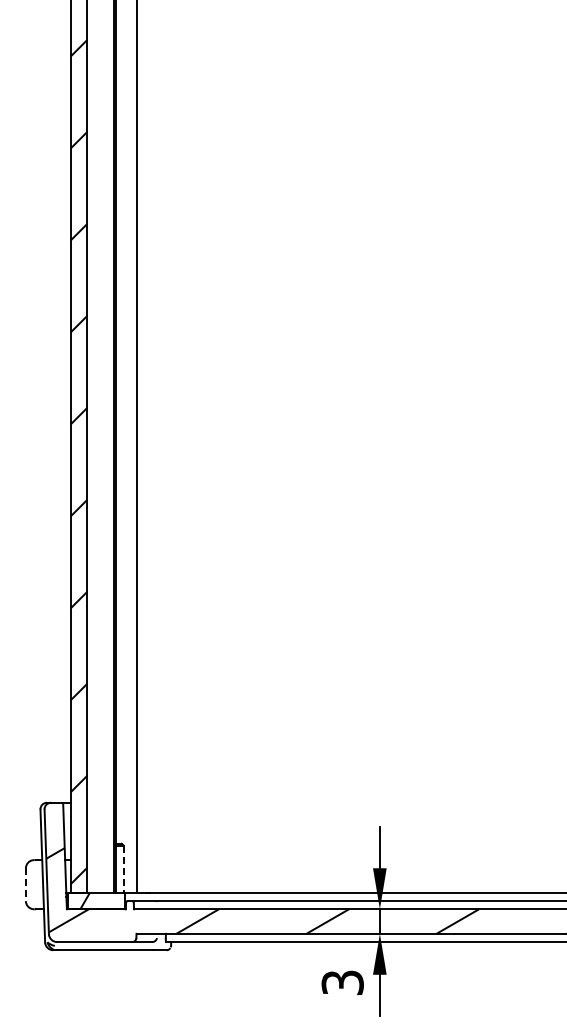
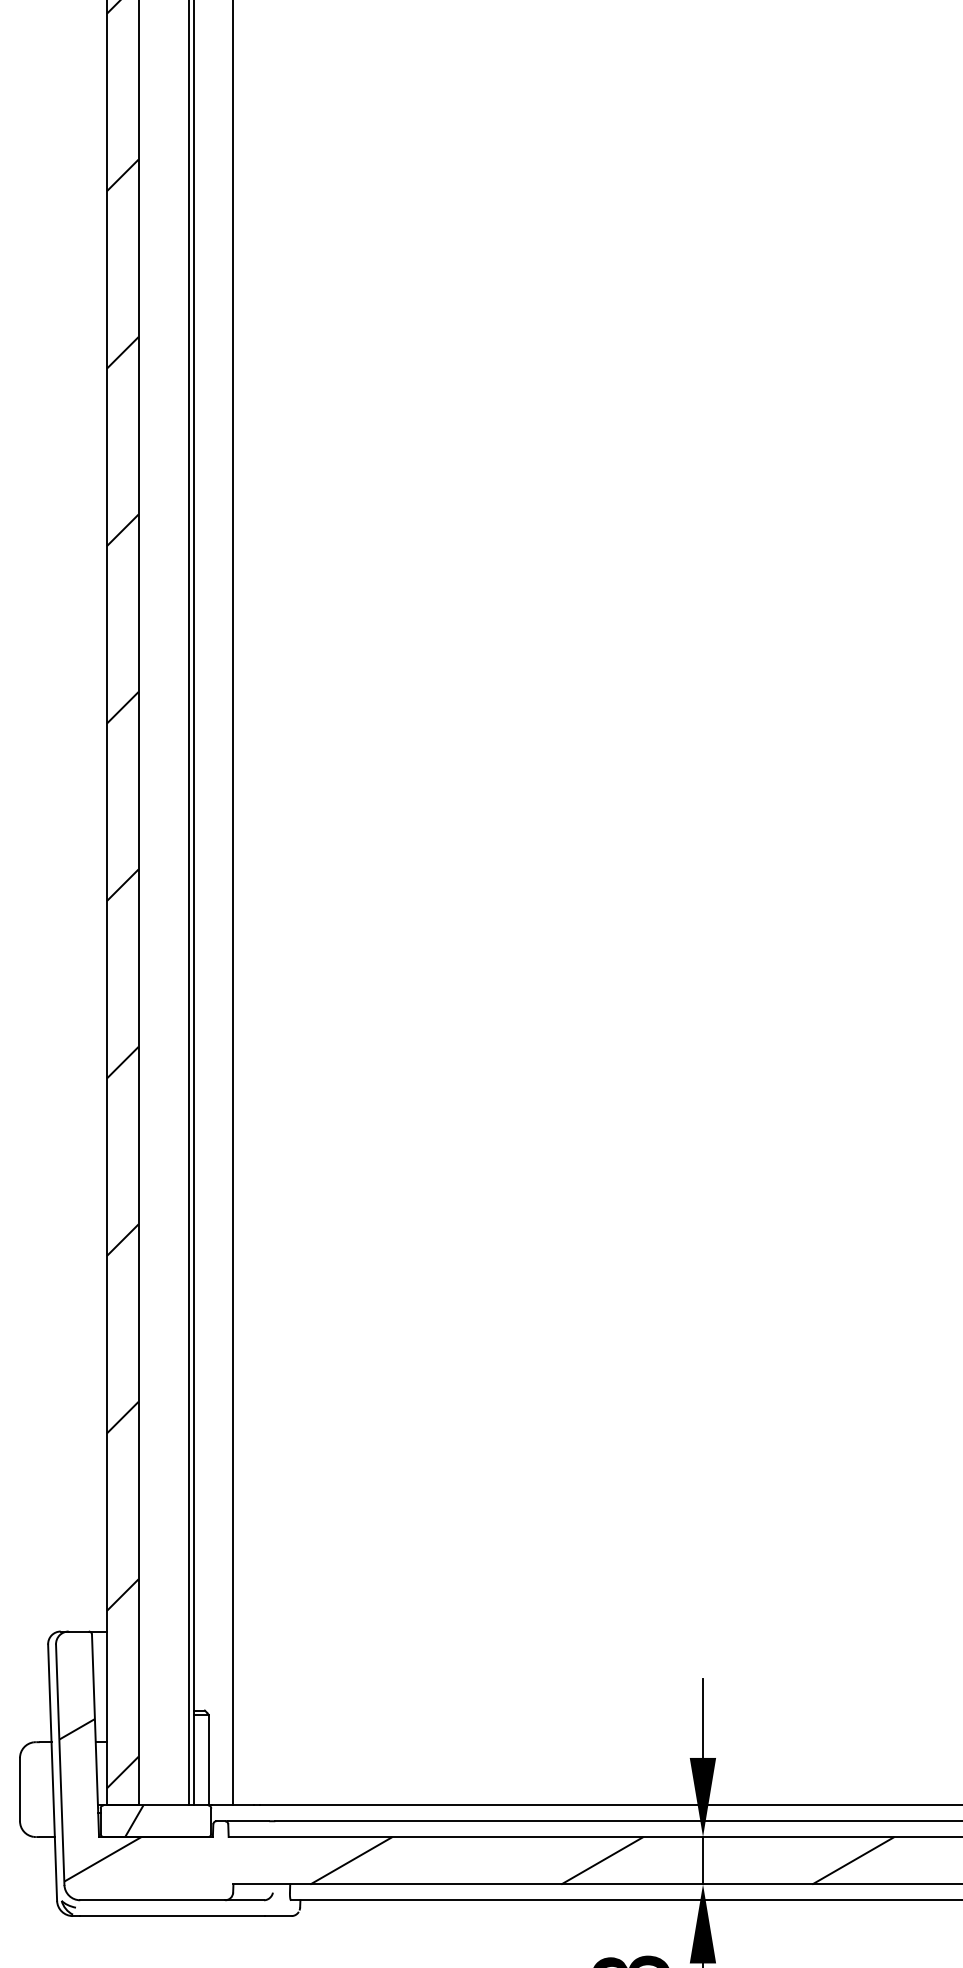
line: (124, 870) -> (210, 1762), dashed -> solid
line: (25, 885) -> (19, 1791), dashed -> solid

